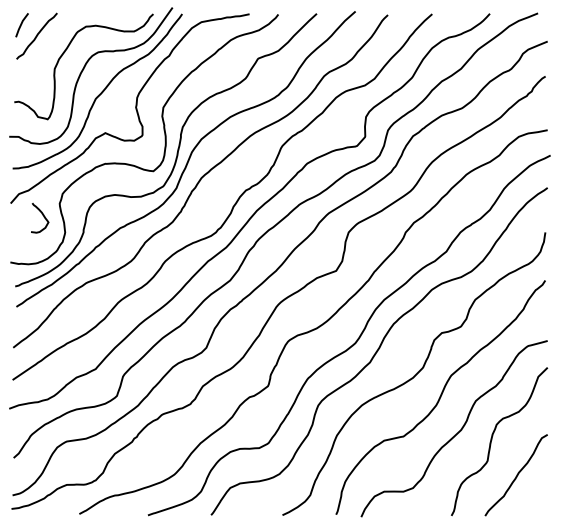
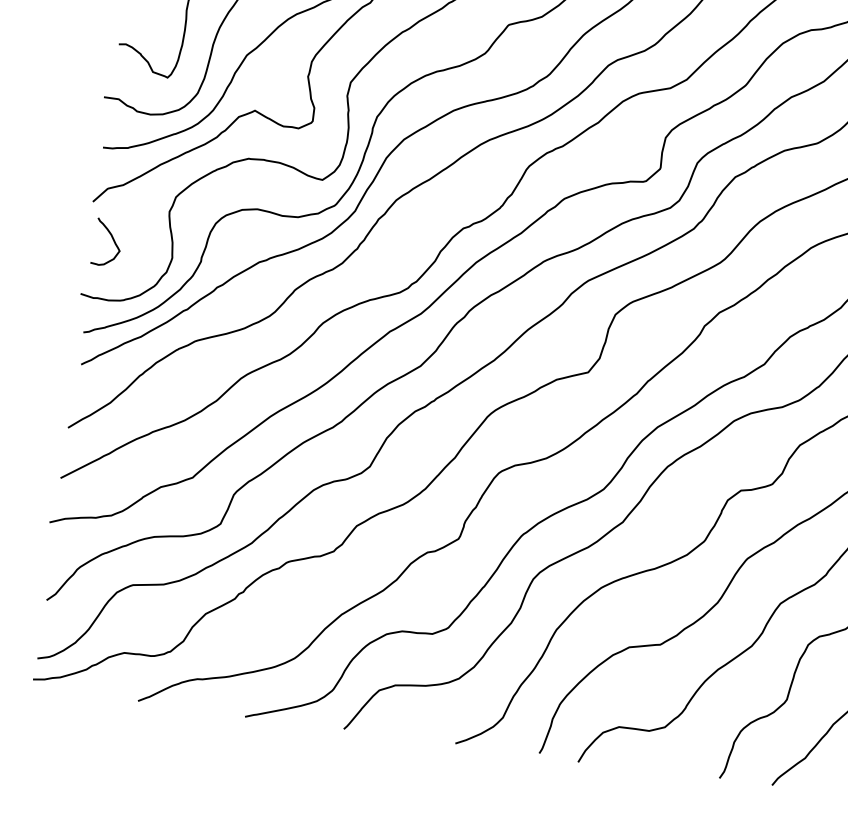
curve: (43, 217) -> (112, 242), moved

